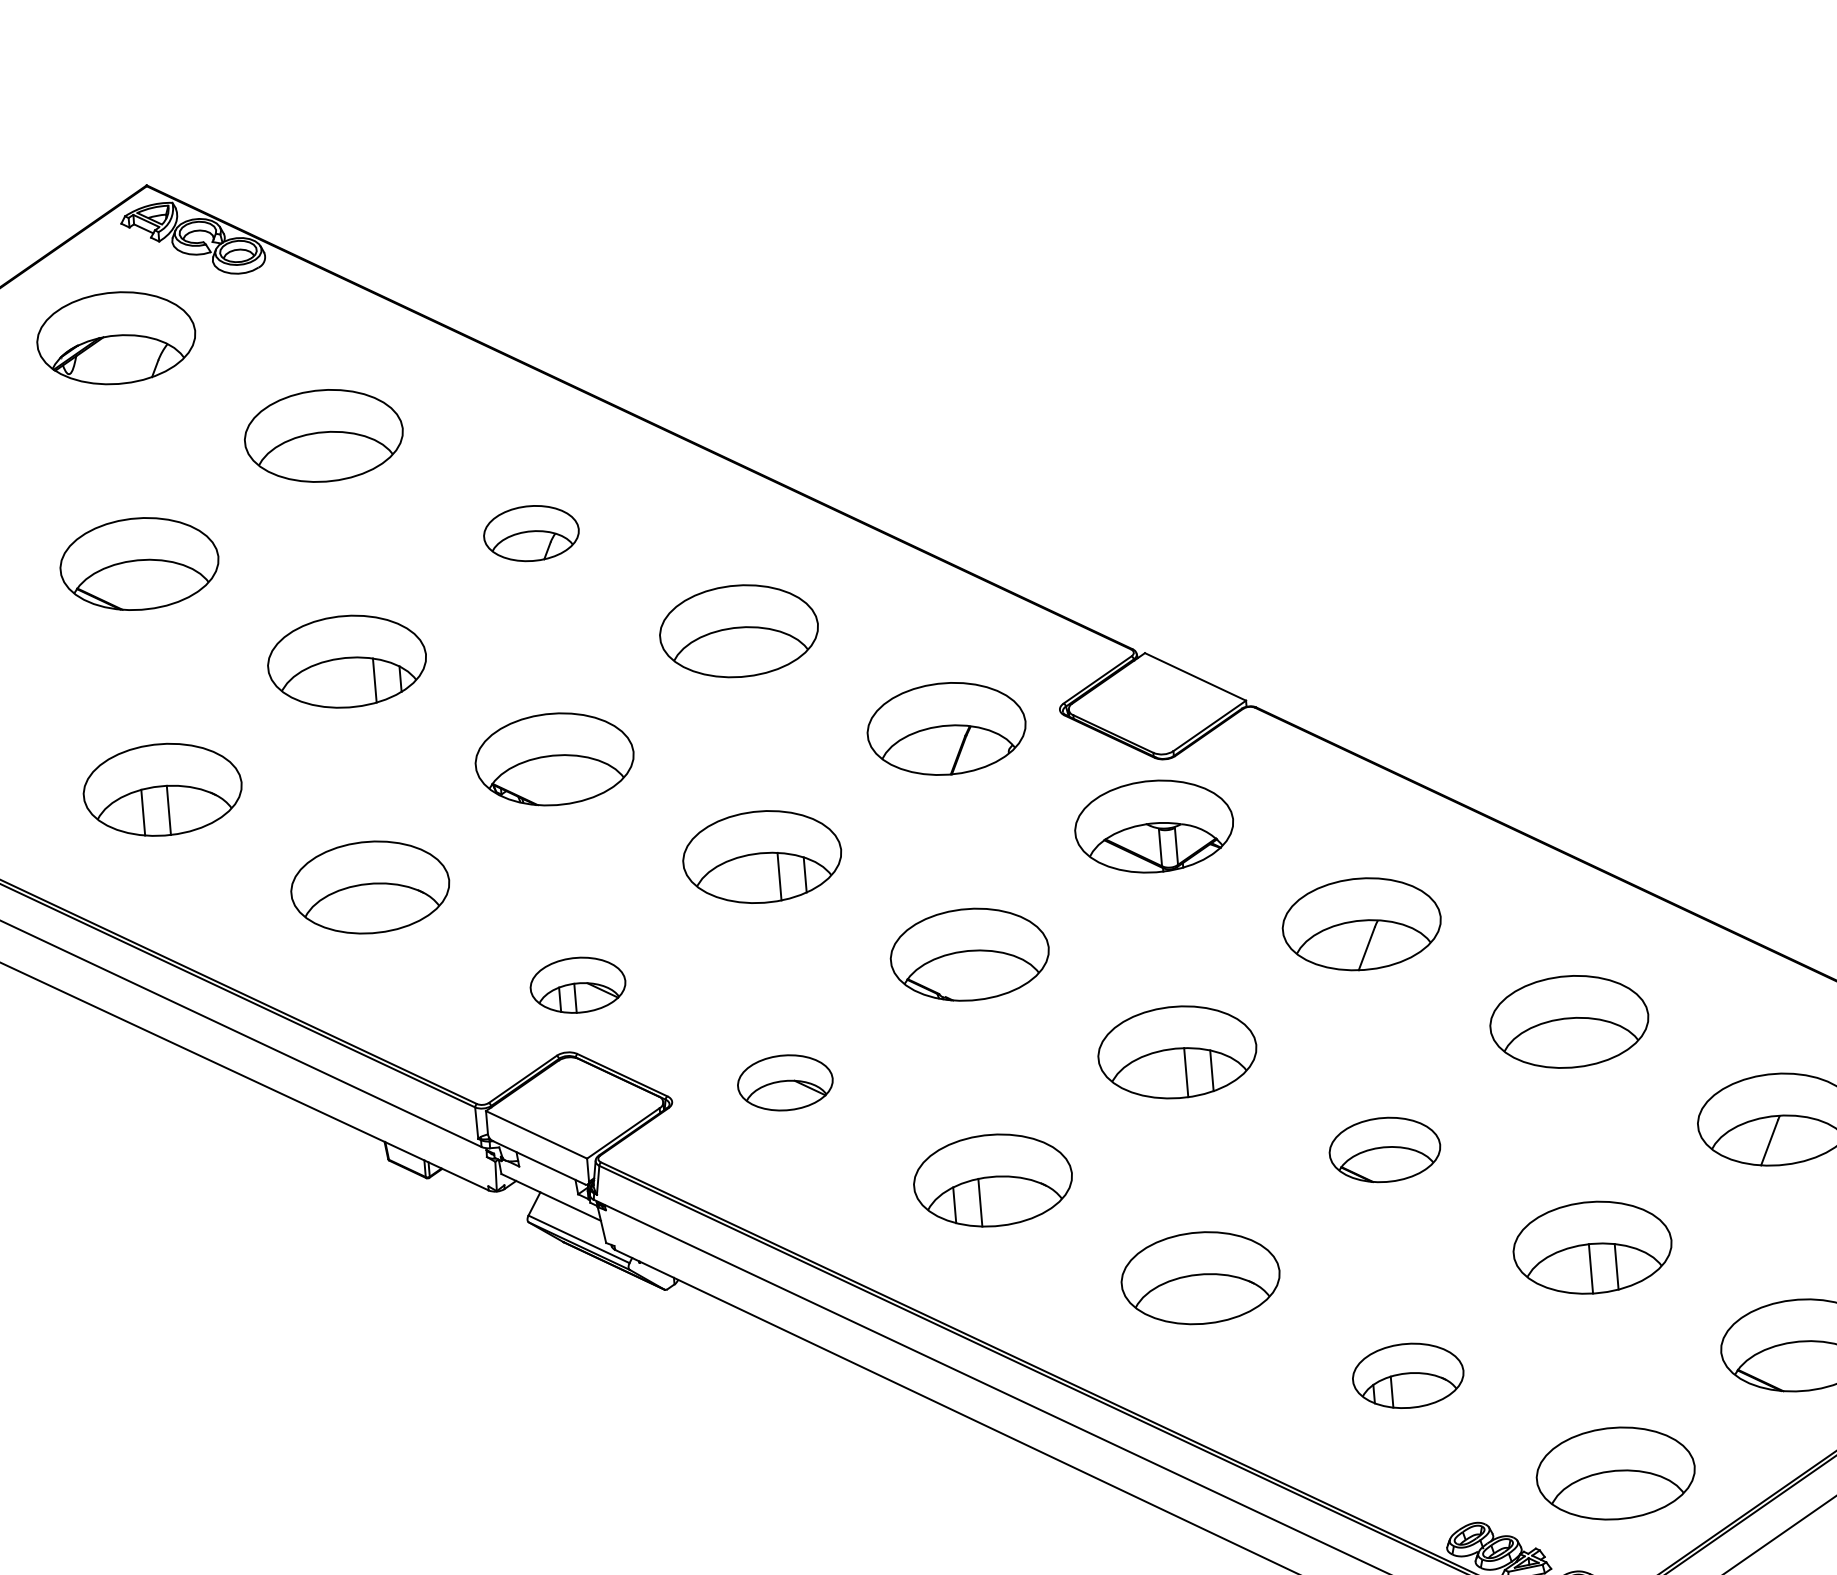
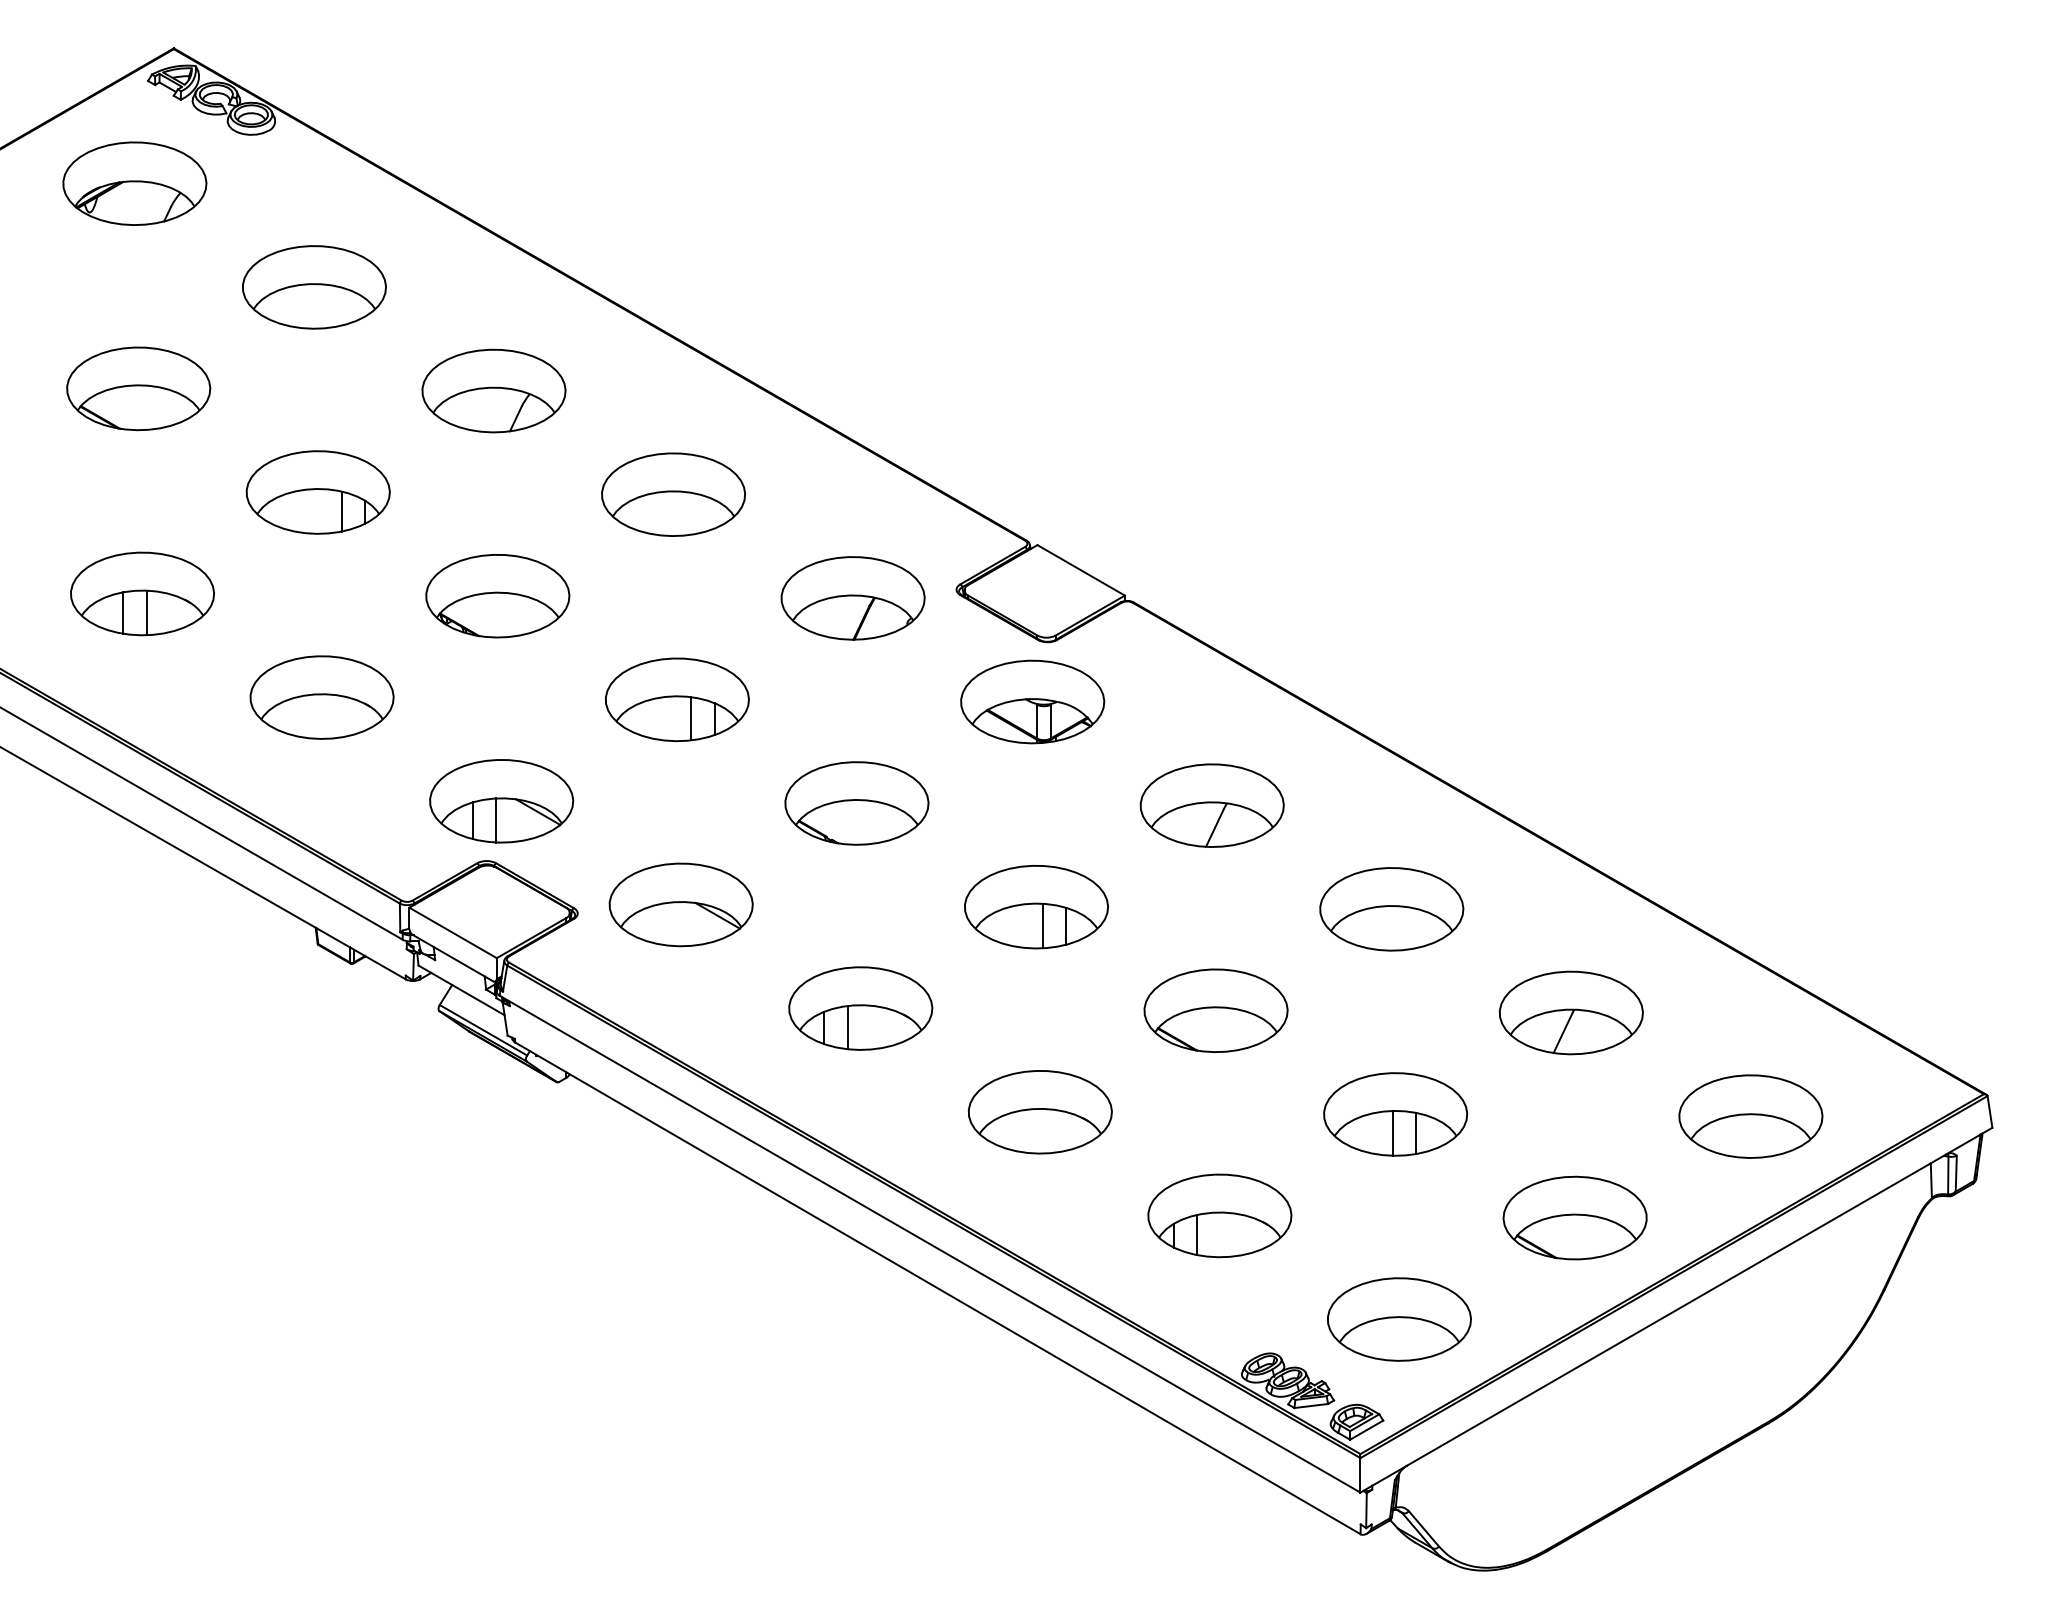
part: (530, 533) -> (493, 390), size x1.67
part: (577, 985) -> (501, 801), size x1.67
part: (784, 1082) -> (680, 904), size x1.67
part: (1384, 1149) -> (1215, 1010), size x1.43
part: (1407, 1375) -> (1219, 1215), size x1.43

